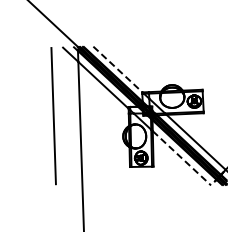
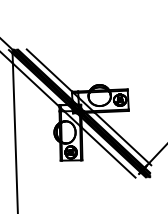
line: (117, 69) -> (49, 70), dashed -> solid
line: (181, 158) -> (108, 152), dashed -> solid

